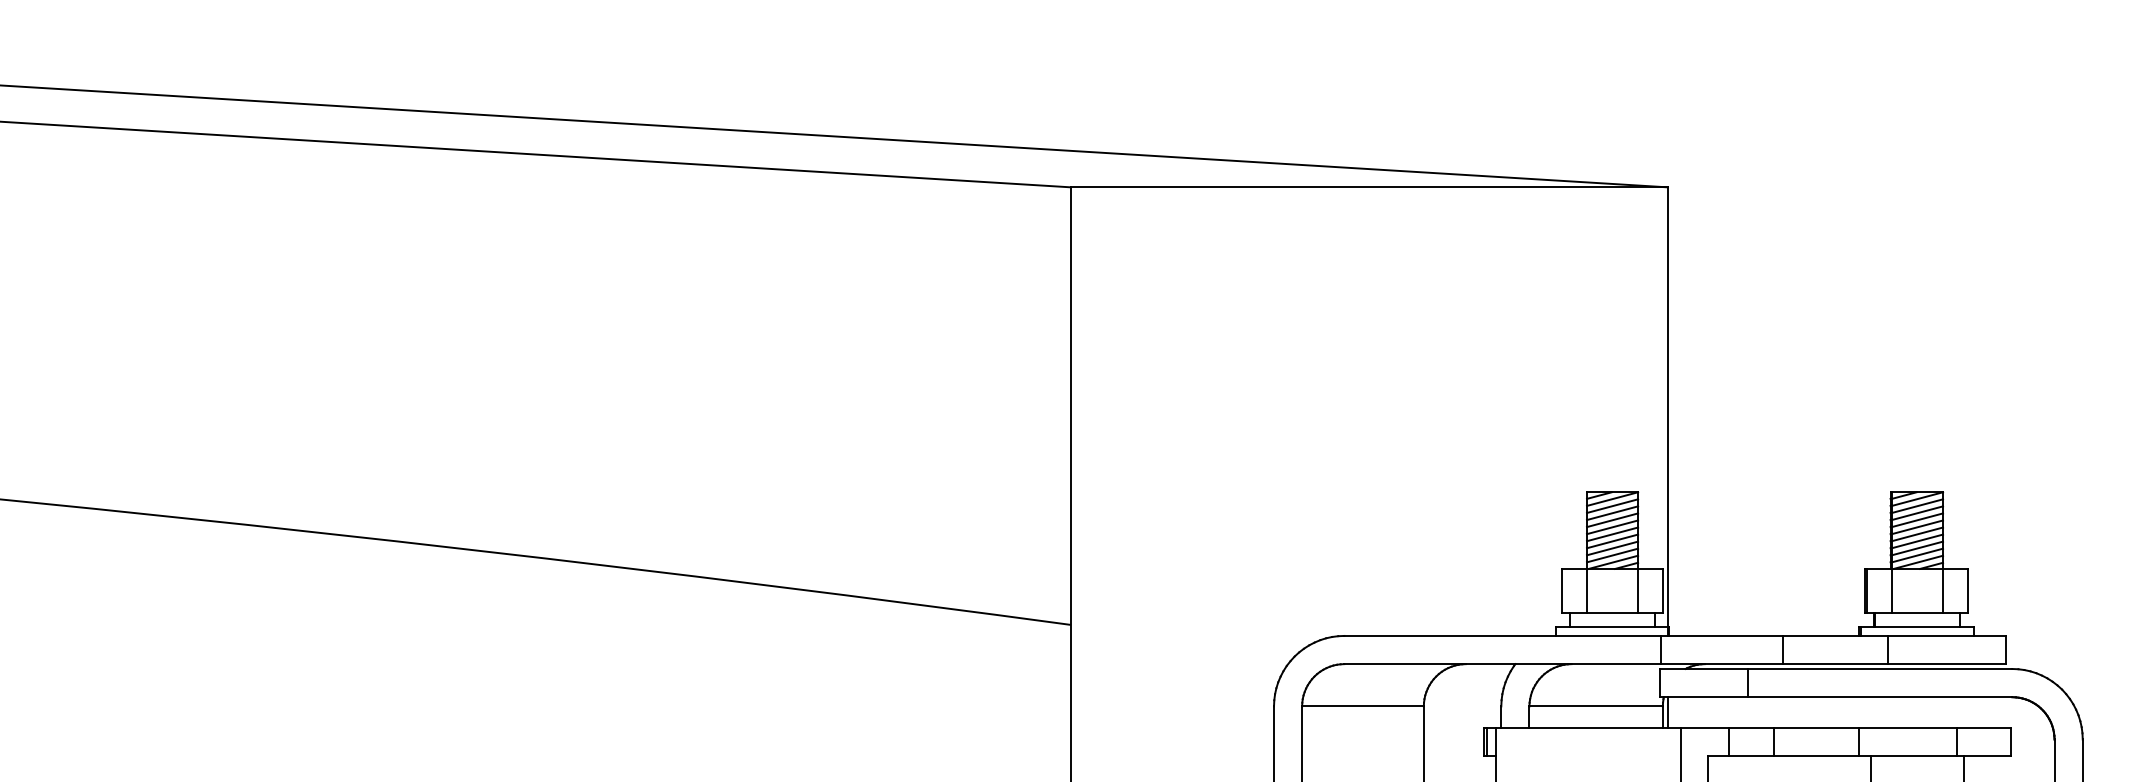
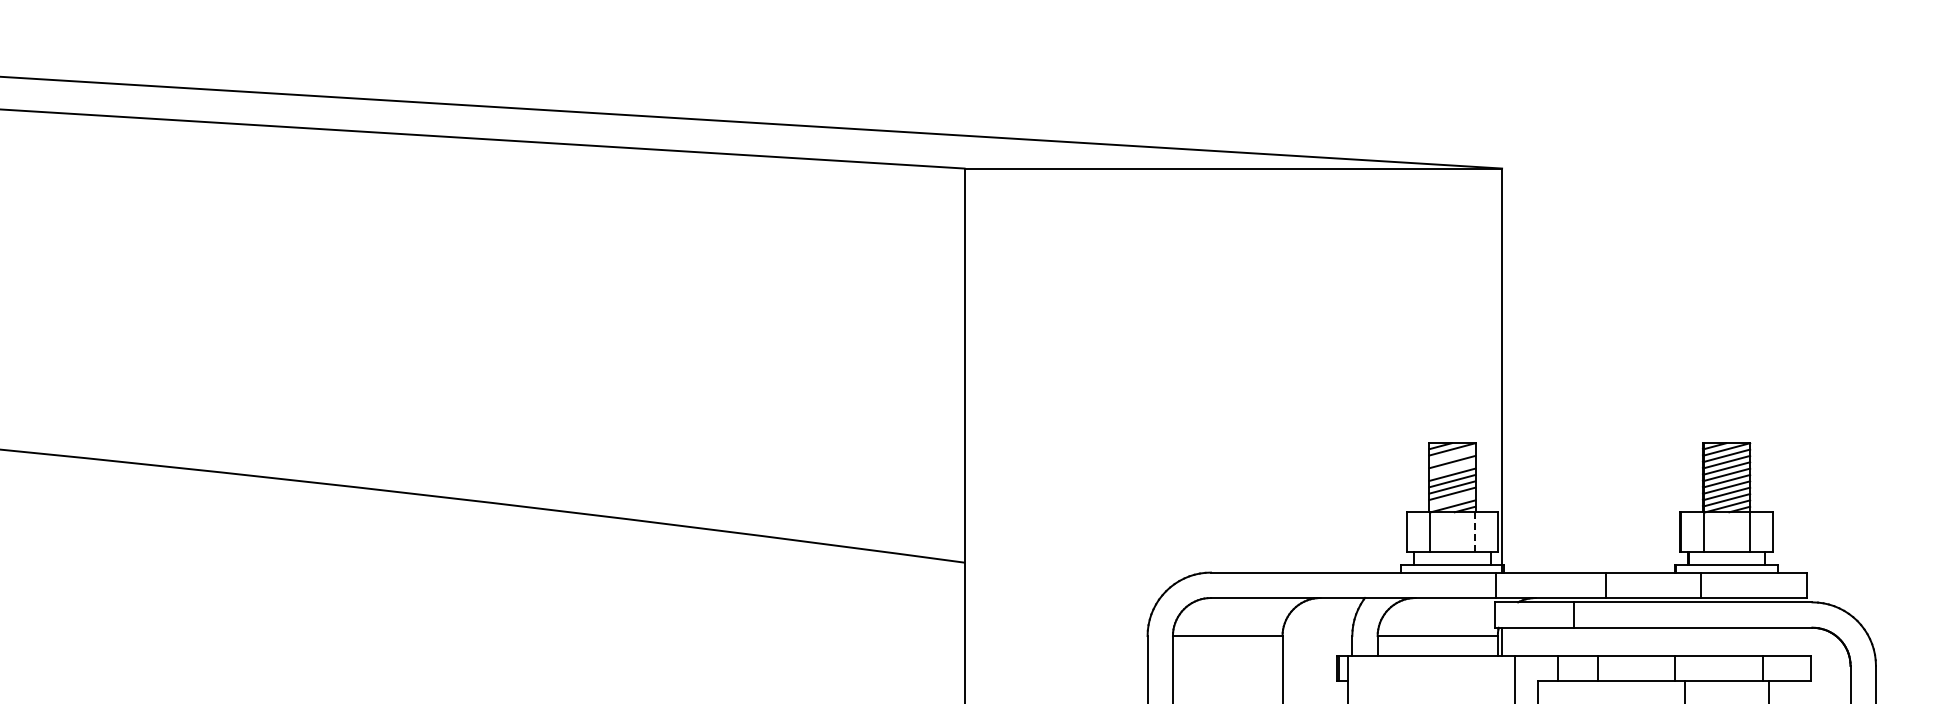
line: (1612, 505) -> (1452, 455), removed
line: (1612, 520) -> (1452, 468), removed
line: (1612, 555) -> (1452, 500), removed
line: (1638, 591) -> (1475, 532), solid -> dashed

